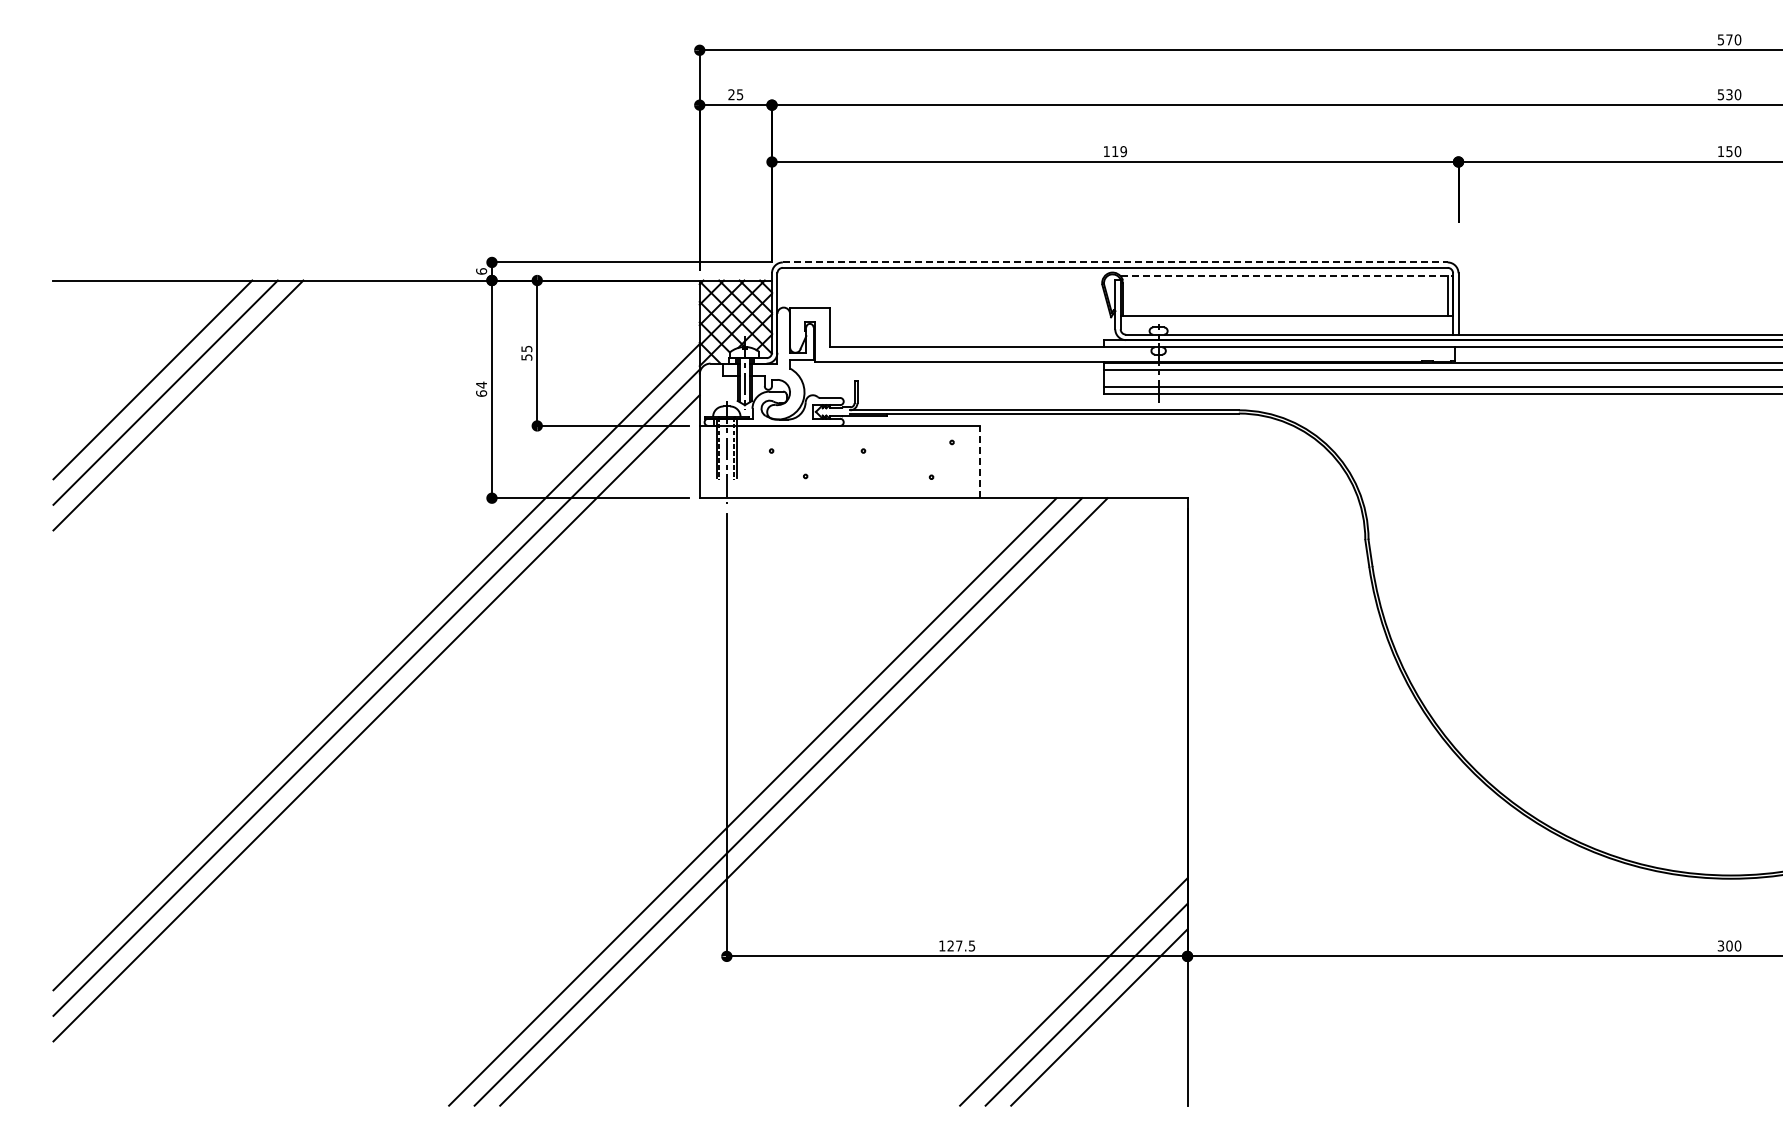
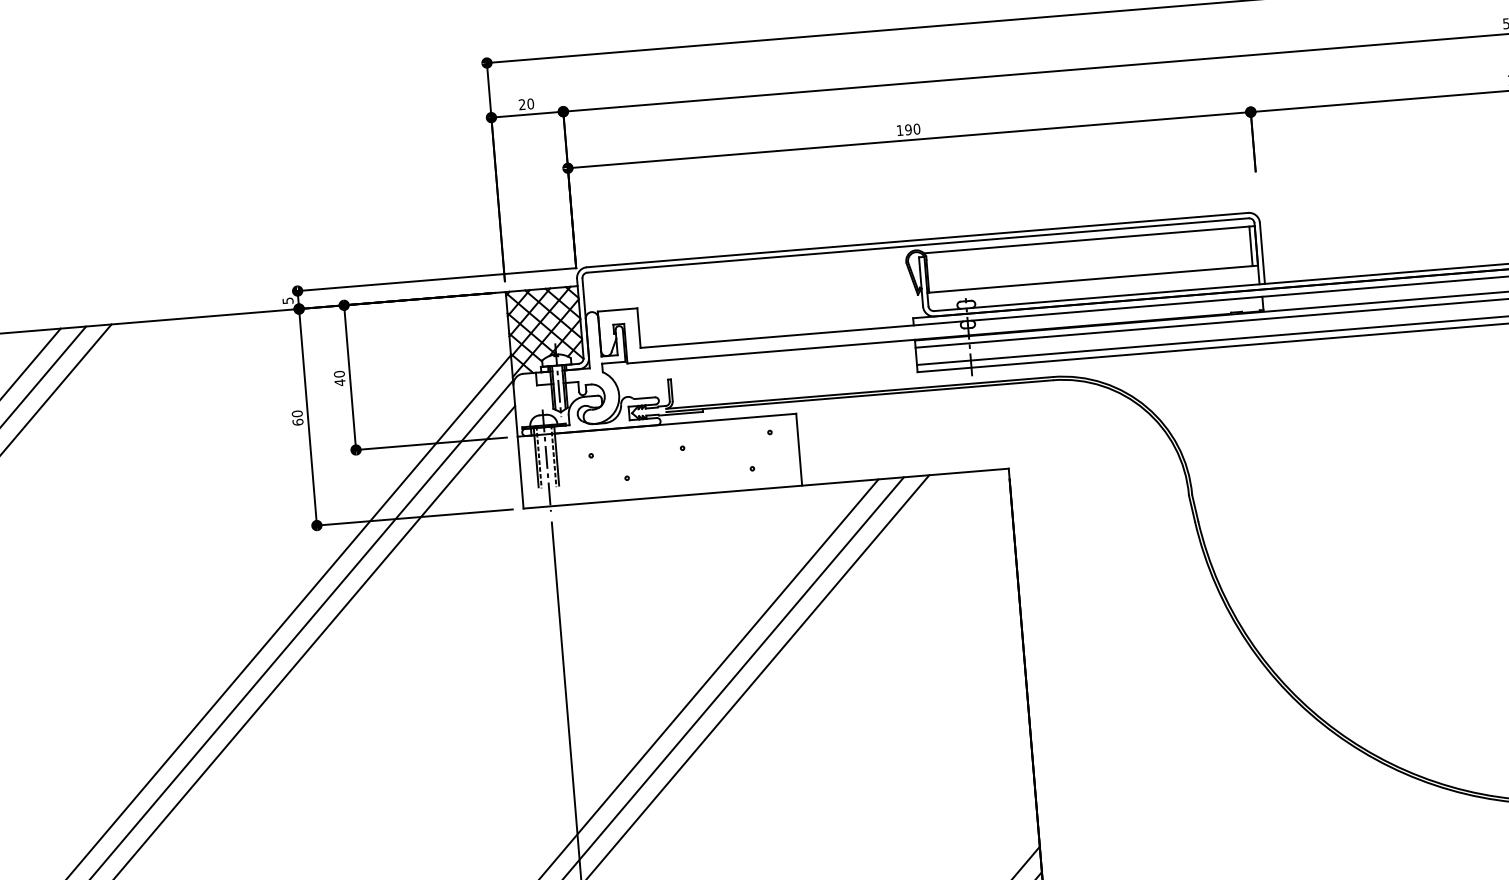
text: (739, 94) -> (530, 103), 25 -> 20
text: (1118, 151) -> (911, 129), 119 -> 190
line: (1115, 262) -> (917, 240), dashed -> solid
text: (481, 271) -> (287, 300), 6 -> 5
line: (1287, 276) -> (1090, 239), dashed -> solid
text: (526, 352) -> (339, 377), 55 -> 40
text: (481, 384) -> (297, 413), 64 -> 60
line: (979, 461) -> (798, 449), dashed -> solid

